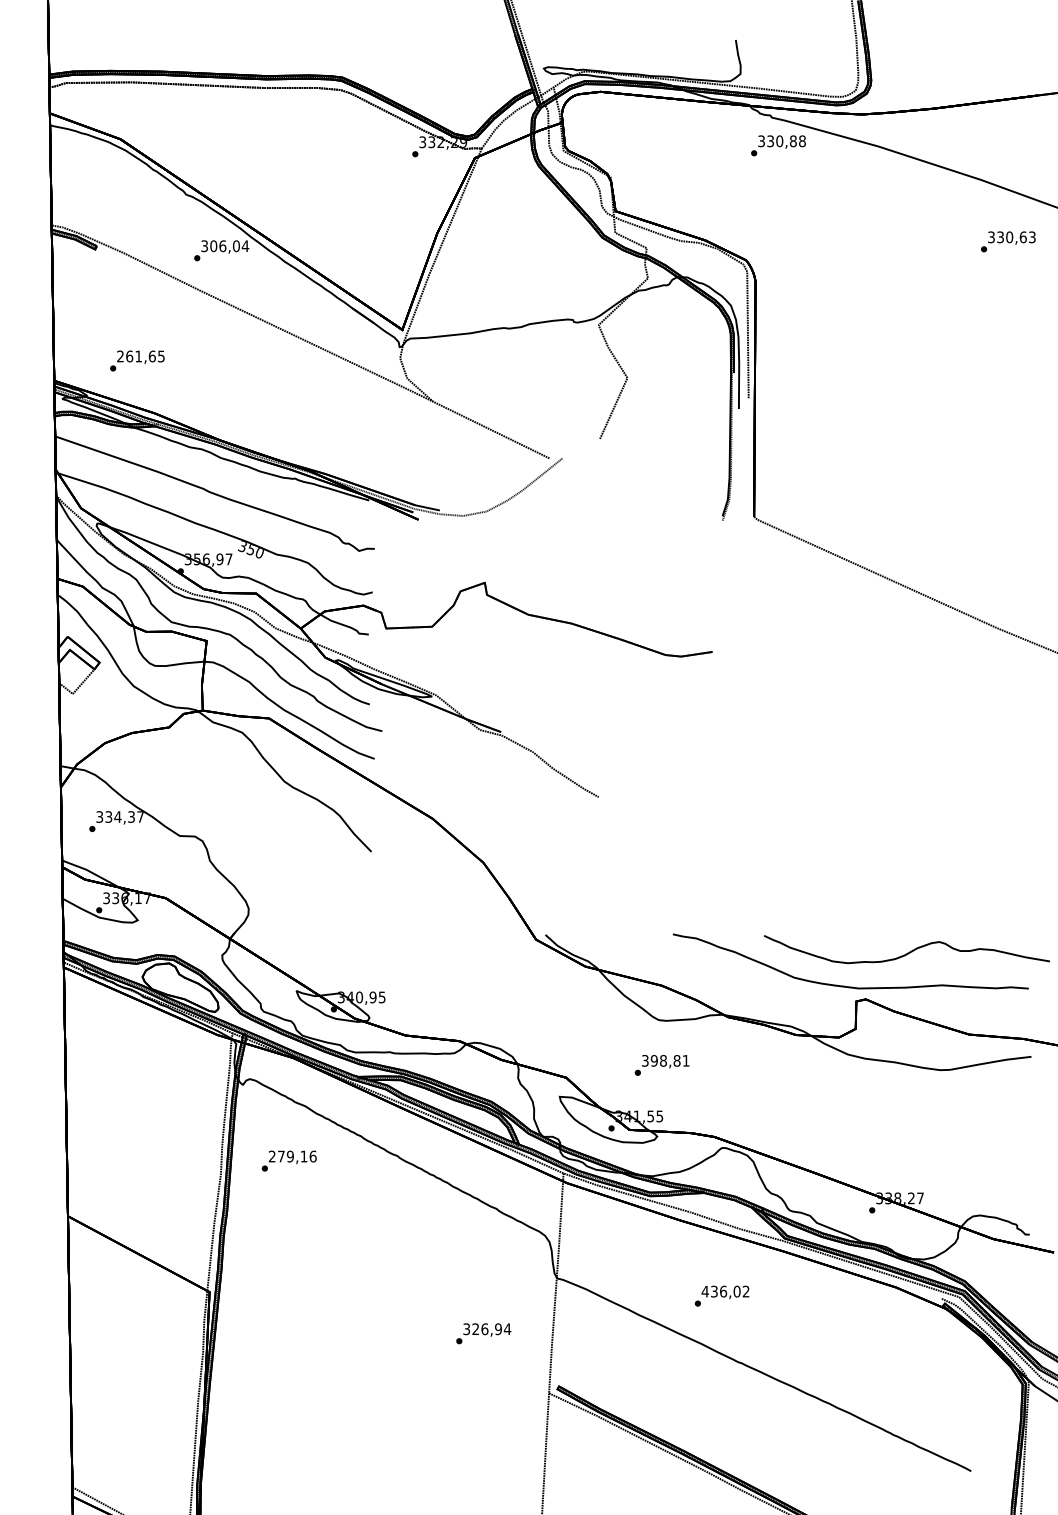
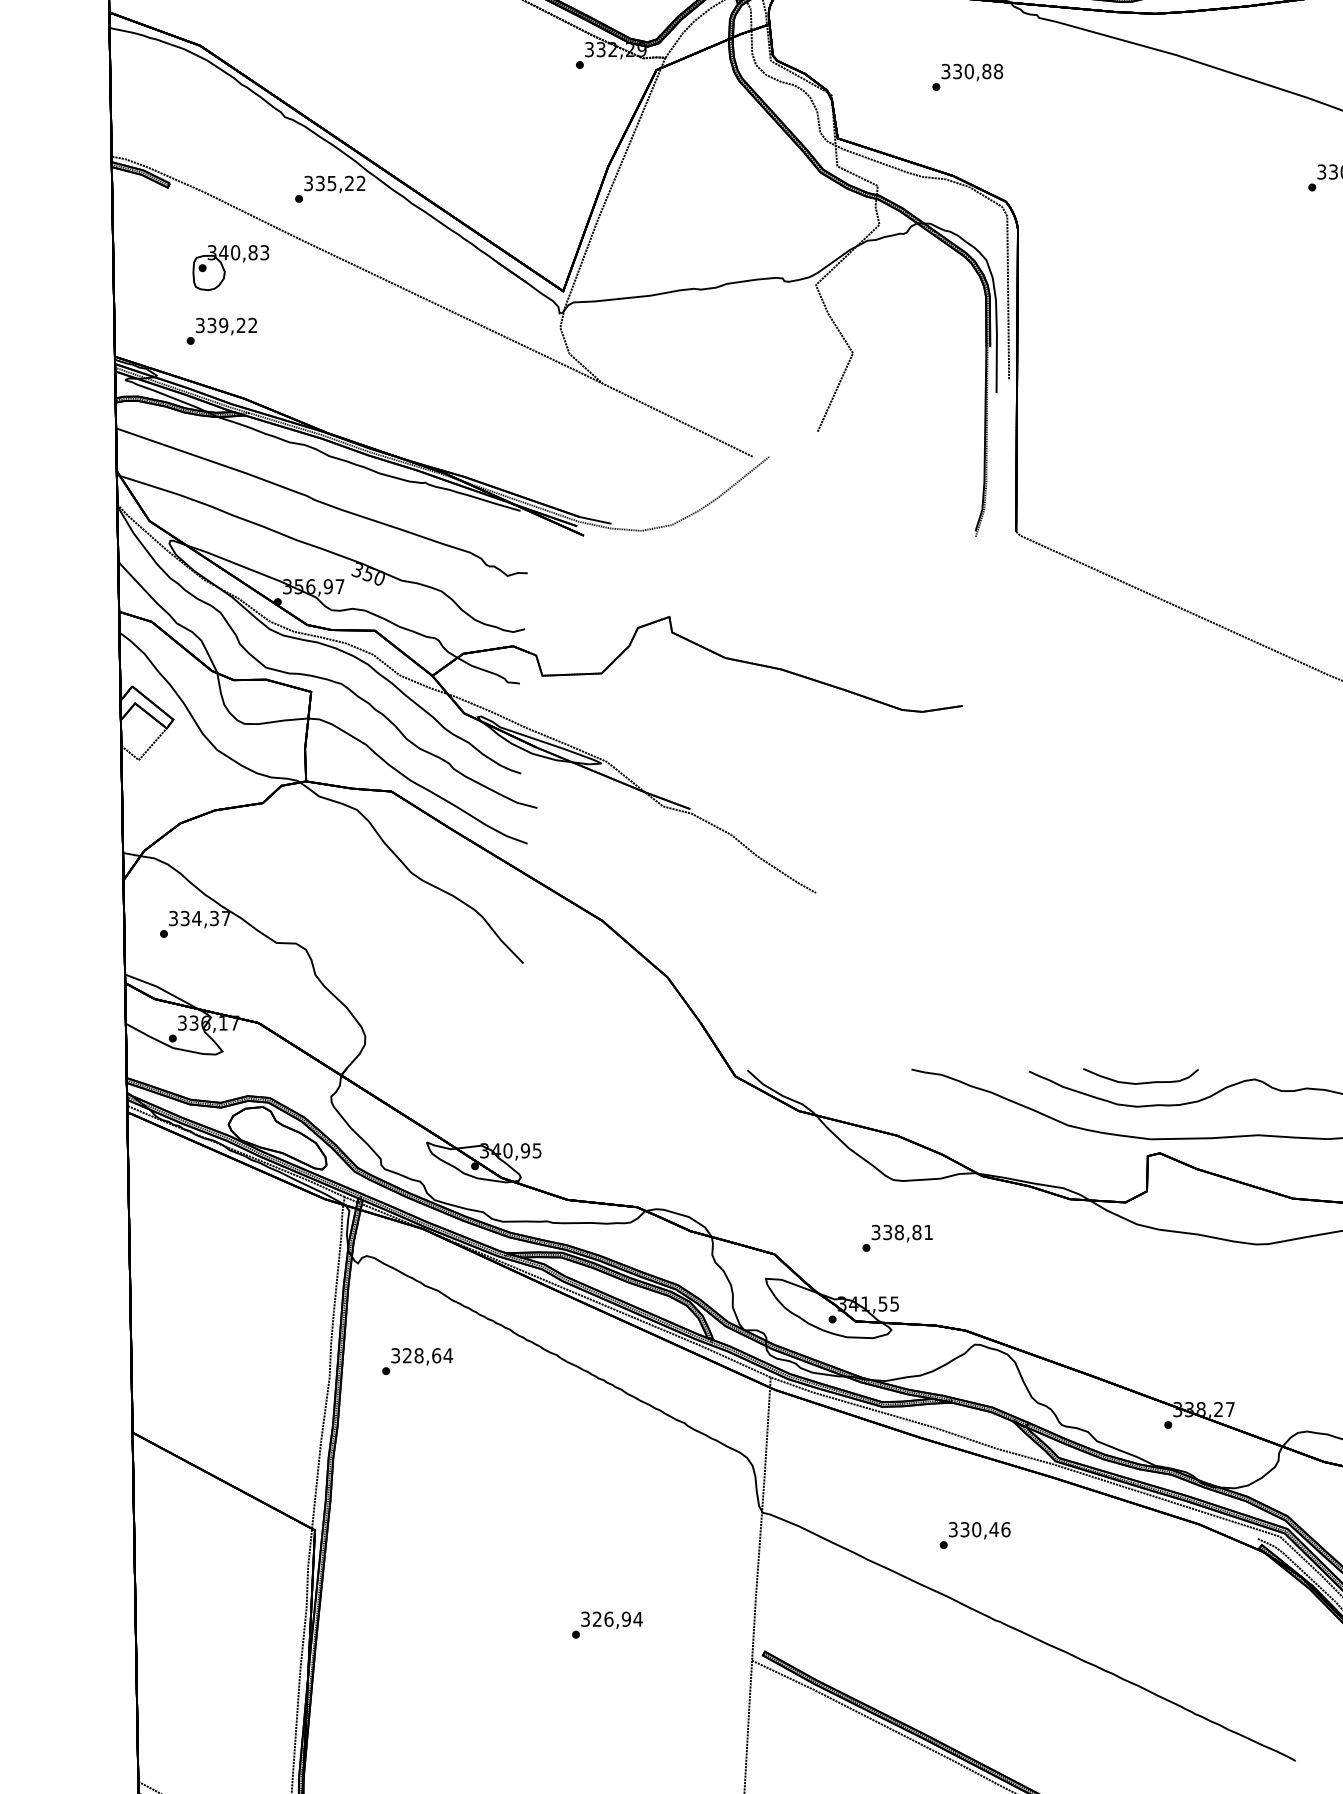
text: (778, 145) -> (967, 76), moved
text: (229, 246) -> (340, 183), 306,04 -> 335,22
part: (143, 311) -> (229, 267), added
text: (140, 356) -> (225, 325), 261,65 -> 339,22
curve: (850, 944) -> (1140, 1082), added
text: (653, 1060) -> (886, 1232), 398,81 -> 338,81
text: (292, 1156) -> (421, 1355), 279,16 -> 328,64
text: (725, 1291) -> (979, 1529), 436,02 -> 330,46
text: (483, 1333) -> (607, 1624), moved

